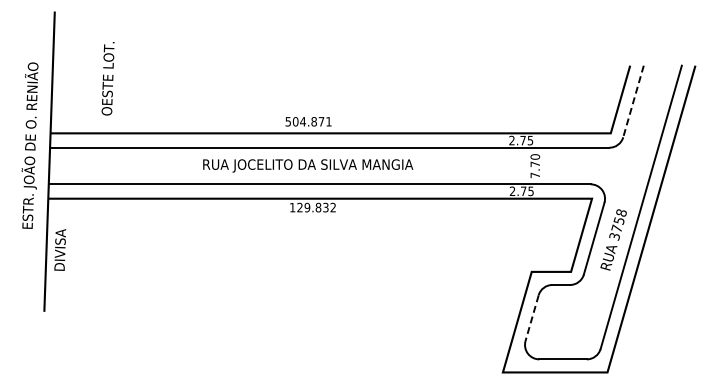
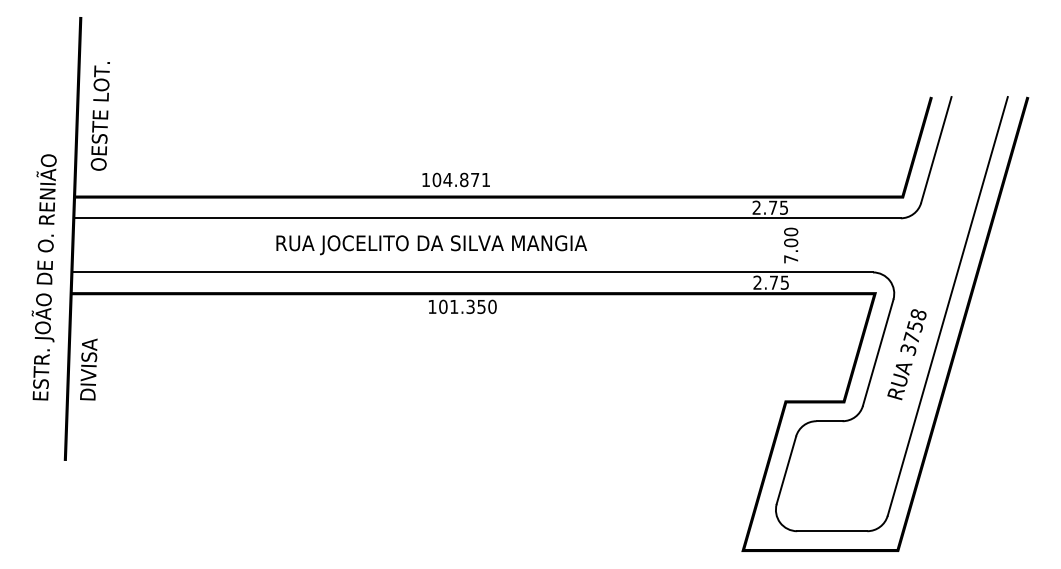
text: (107, 78) -> (99, 115), moved
line: (633, 101) -> (936, 149), dashed -> solid
text: (287, 121) -> (424, 179), 504.871 -> 104.871
text: (29, 145) -> (43, 277), moved
text: (535, 164) -> (791, 243), 7.70 -> 7.00
text: (308, 165) -> (432, 244), moved
text: (316, 207) -> (467, 306), 129.832 -> 101.350
line: (532, 318) -> (787, 470), dashed -> solid

